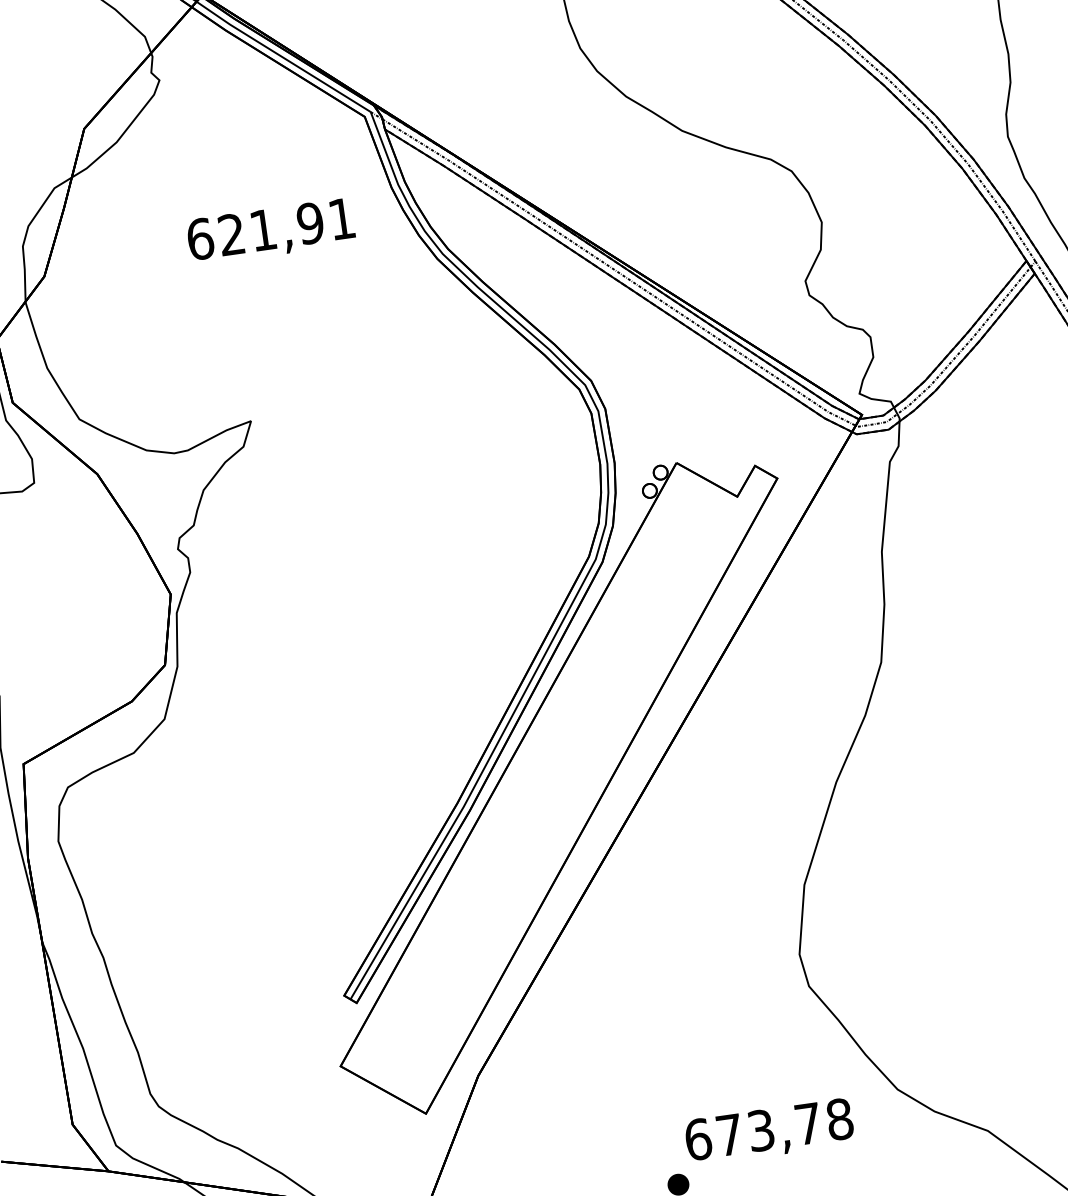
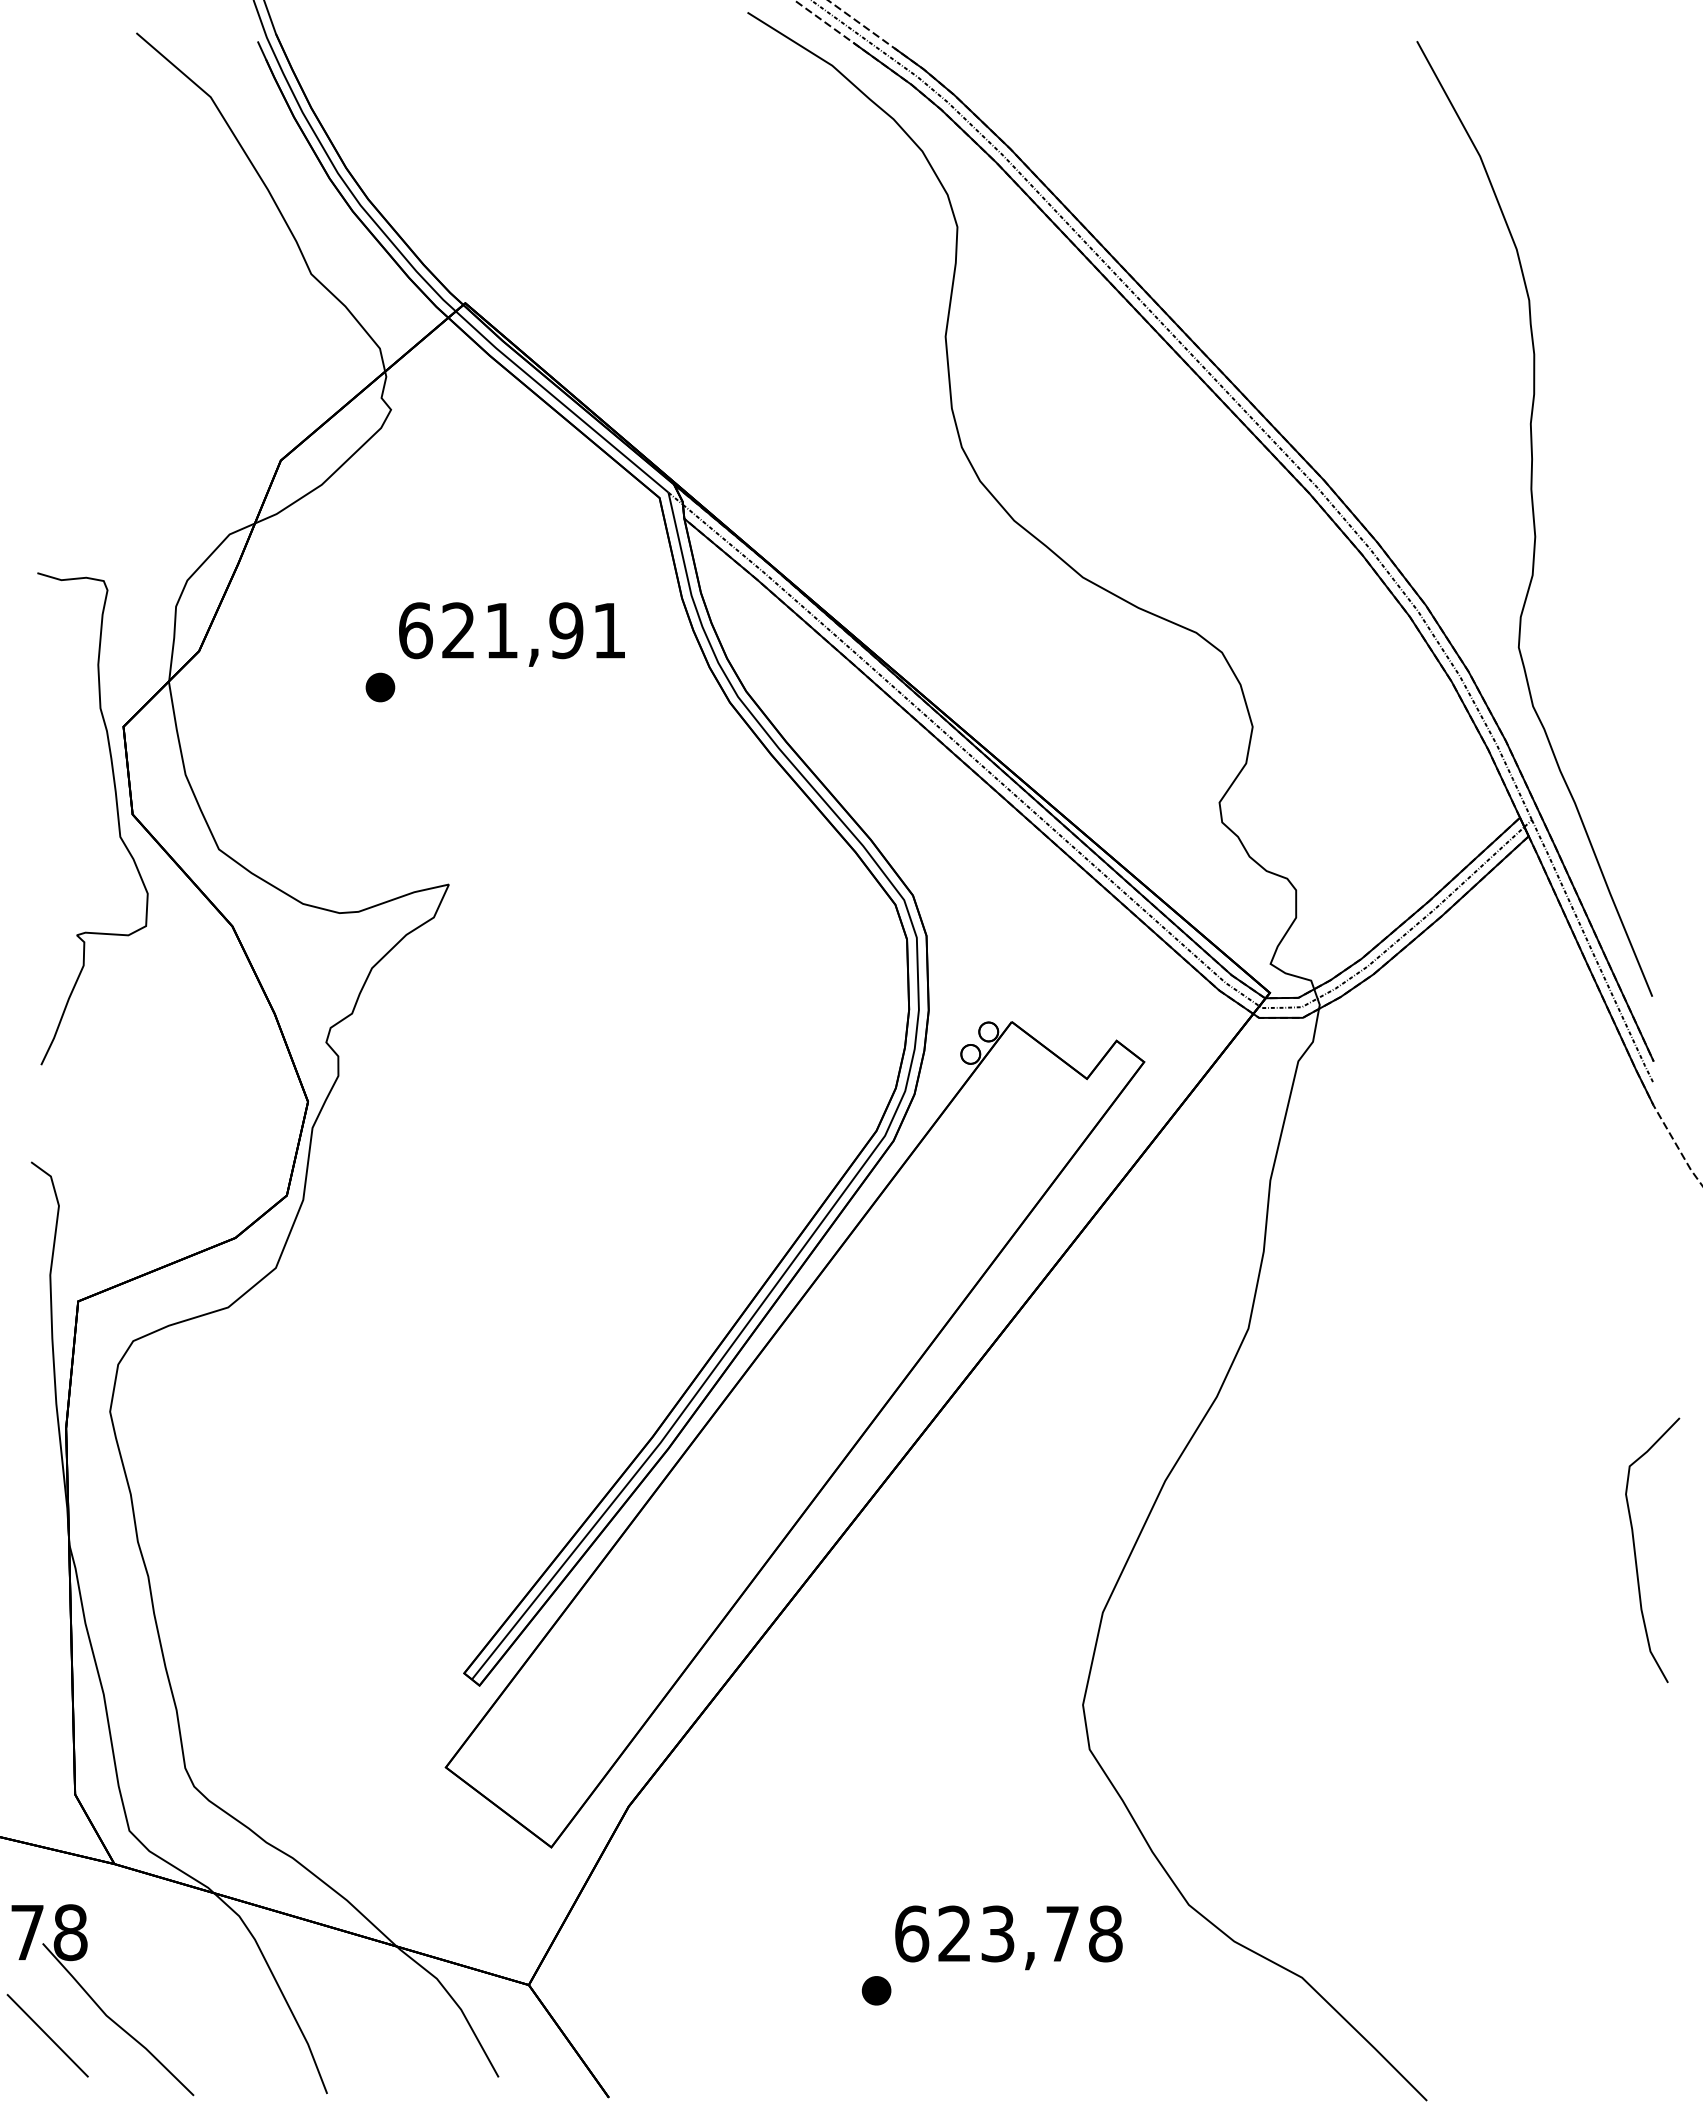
part: (180, 284) -> (380, 687), added
text: (729, 1134) -> (954, 1933), 673,78 -> 623,78

